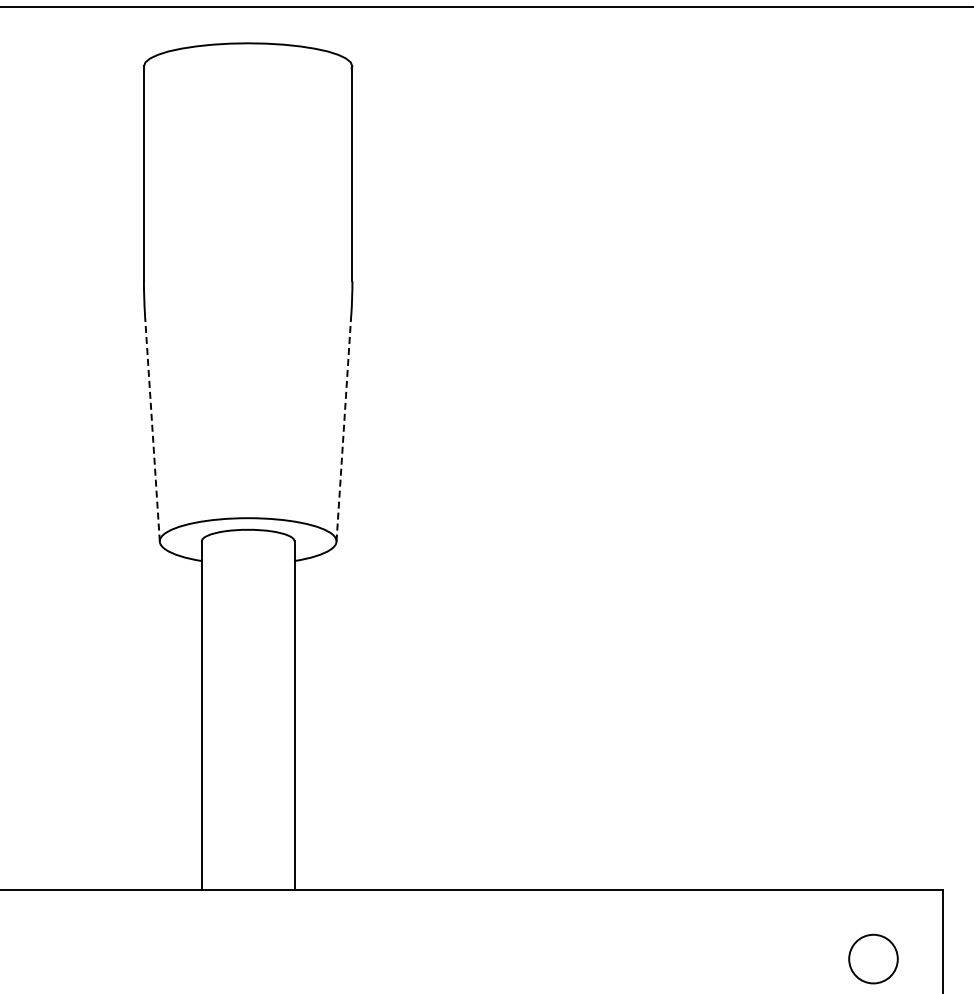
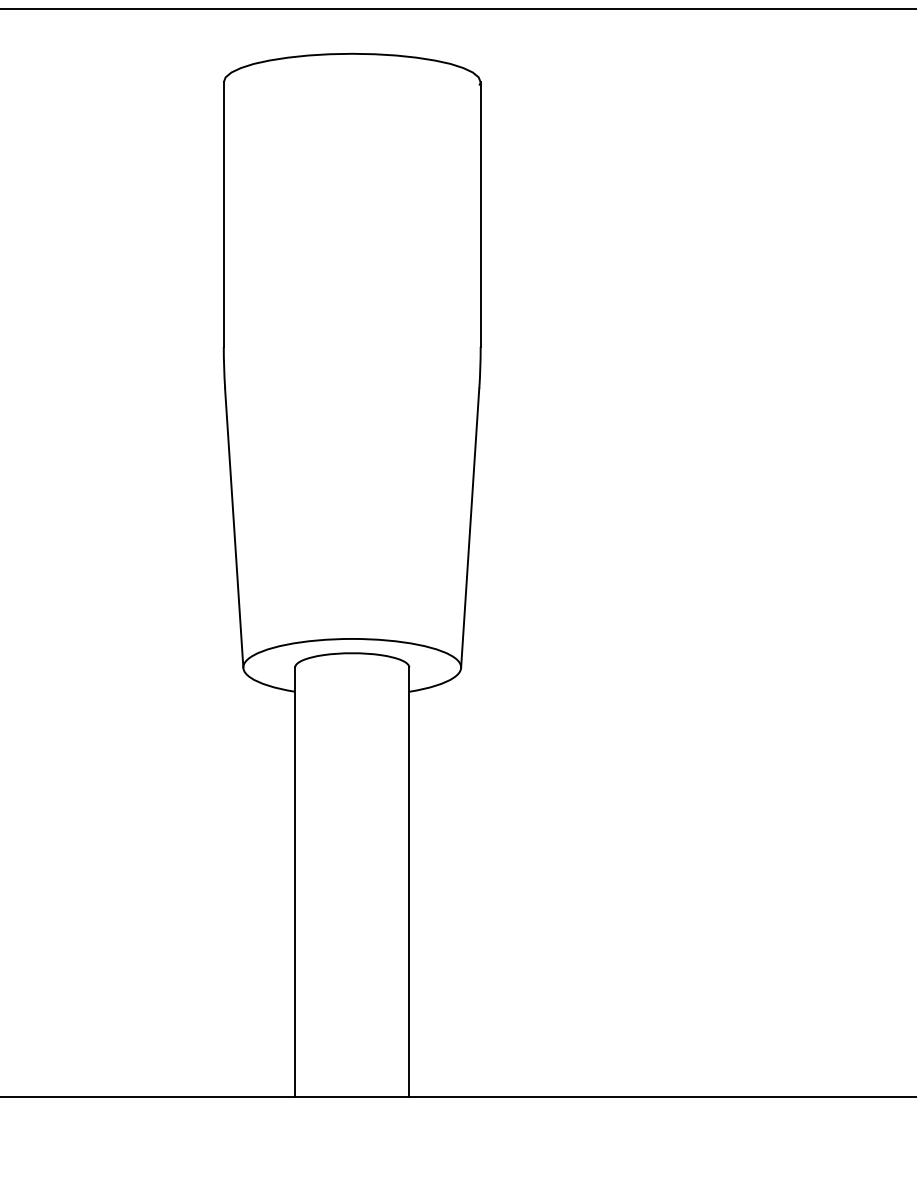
line: (152, 428) -> (234, 528), dashed -> solid
line: (343, 428) -> (469, 528), dashed -> solid

